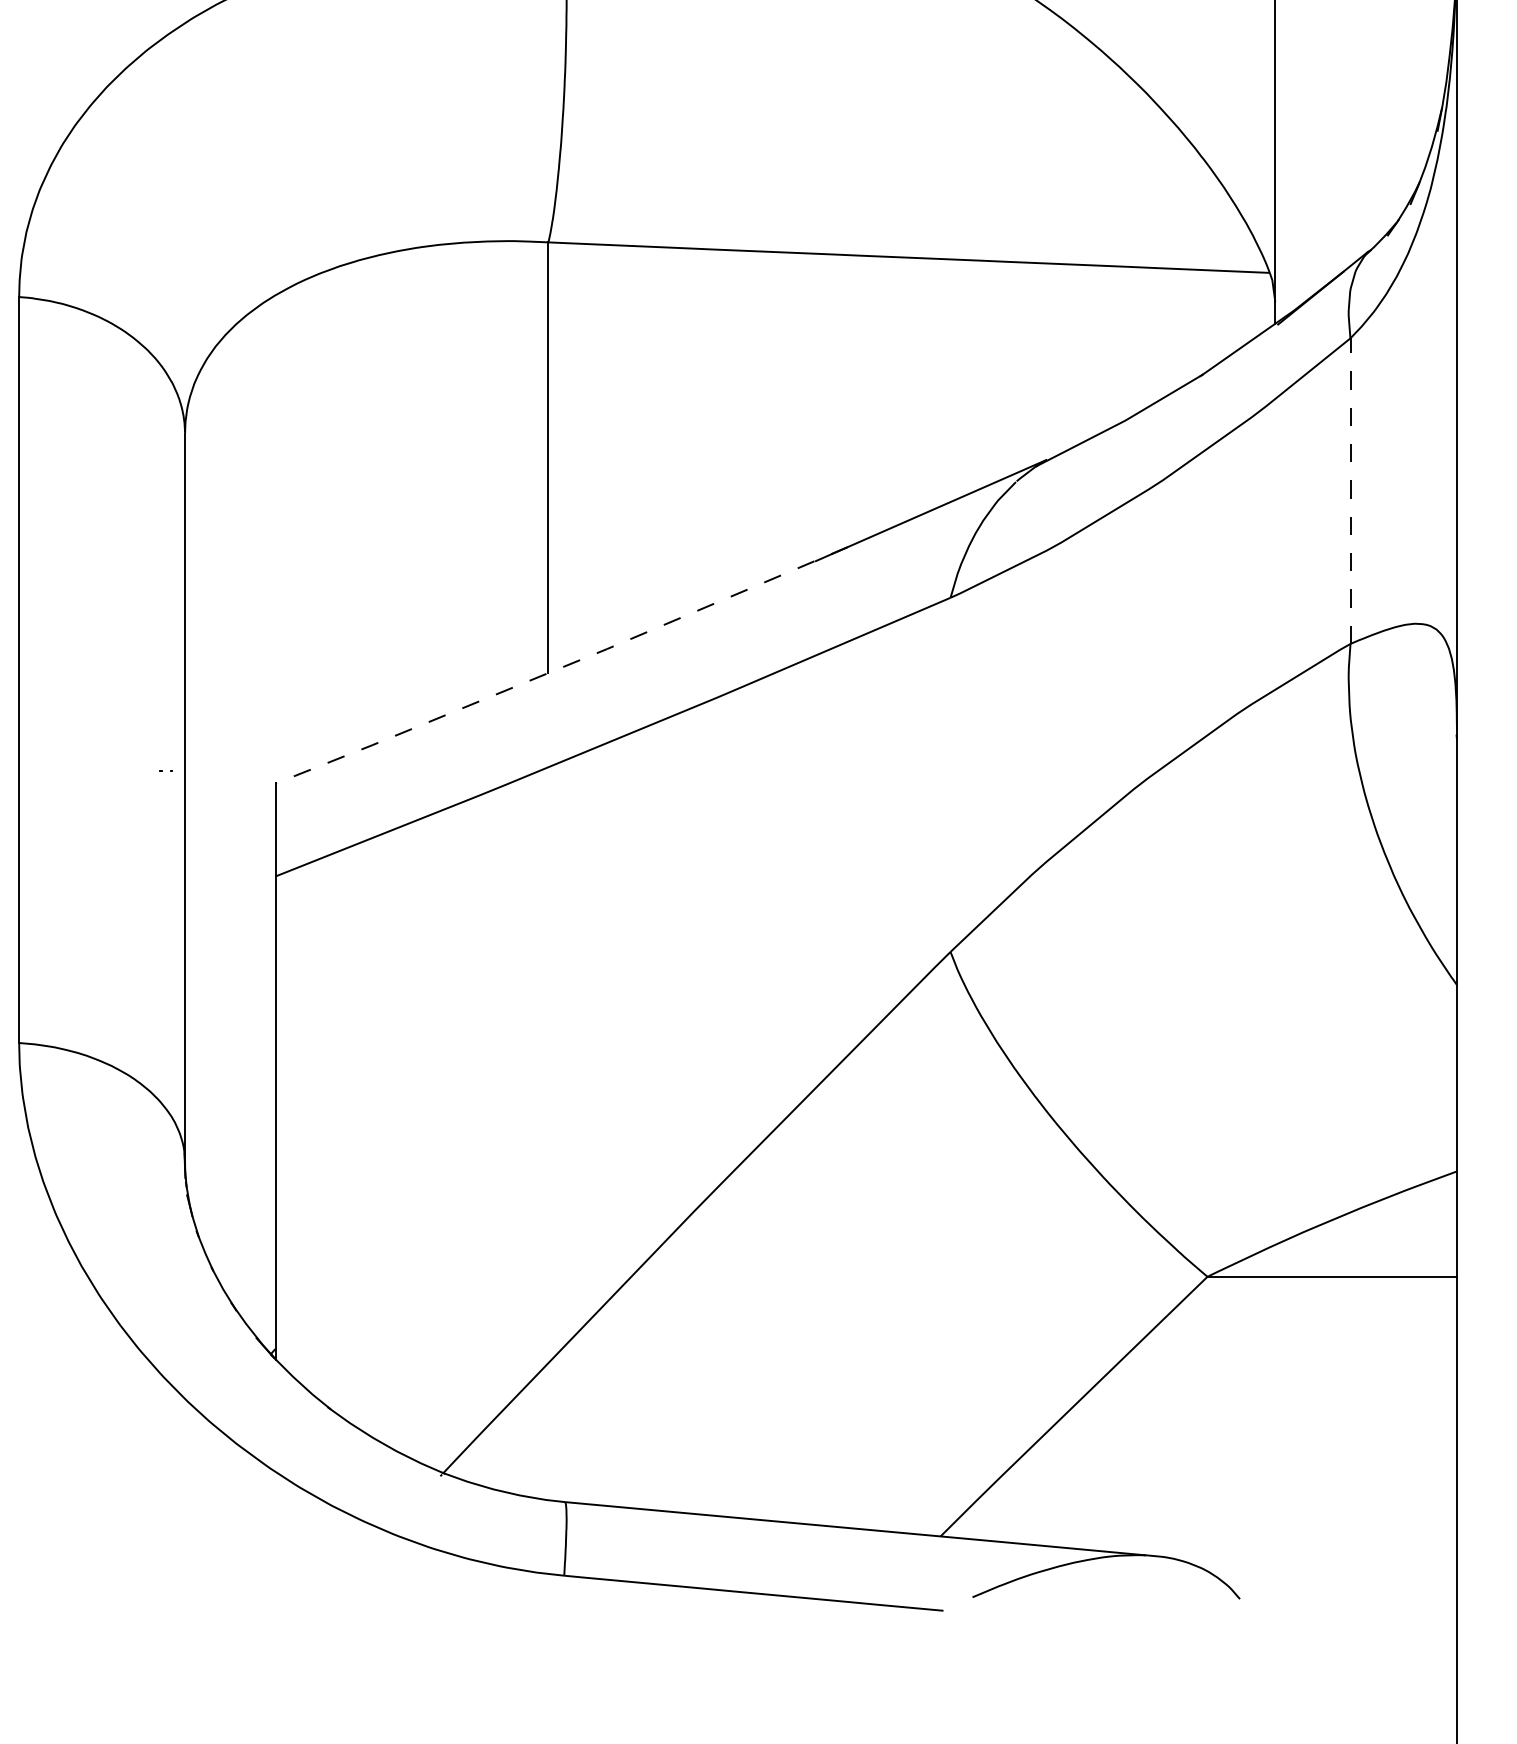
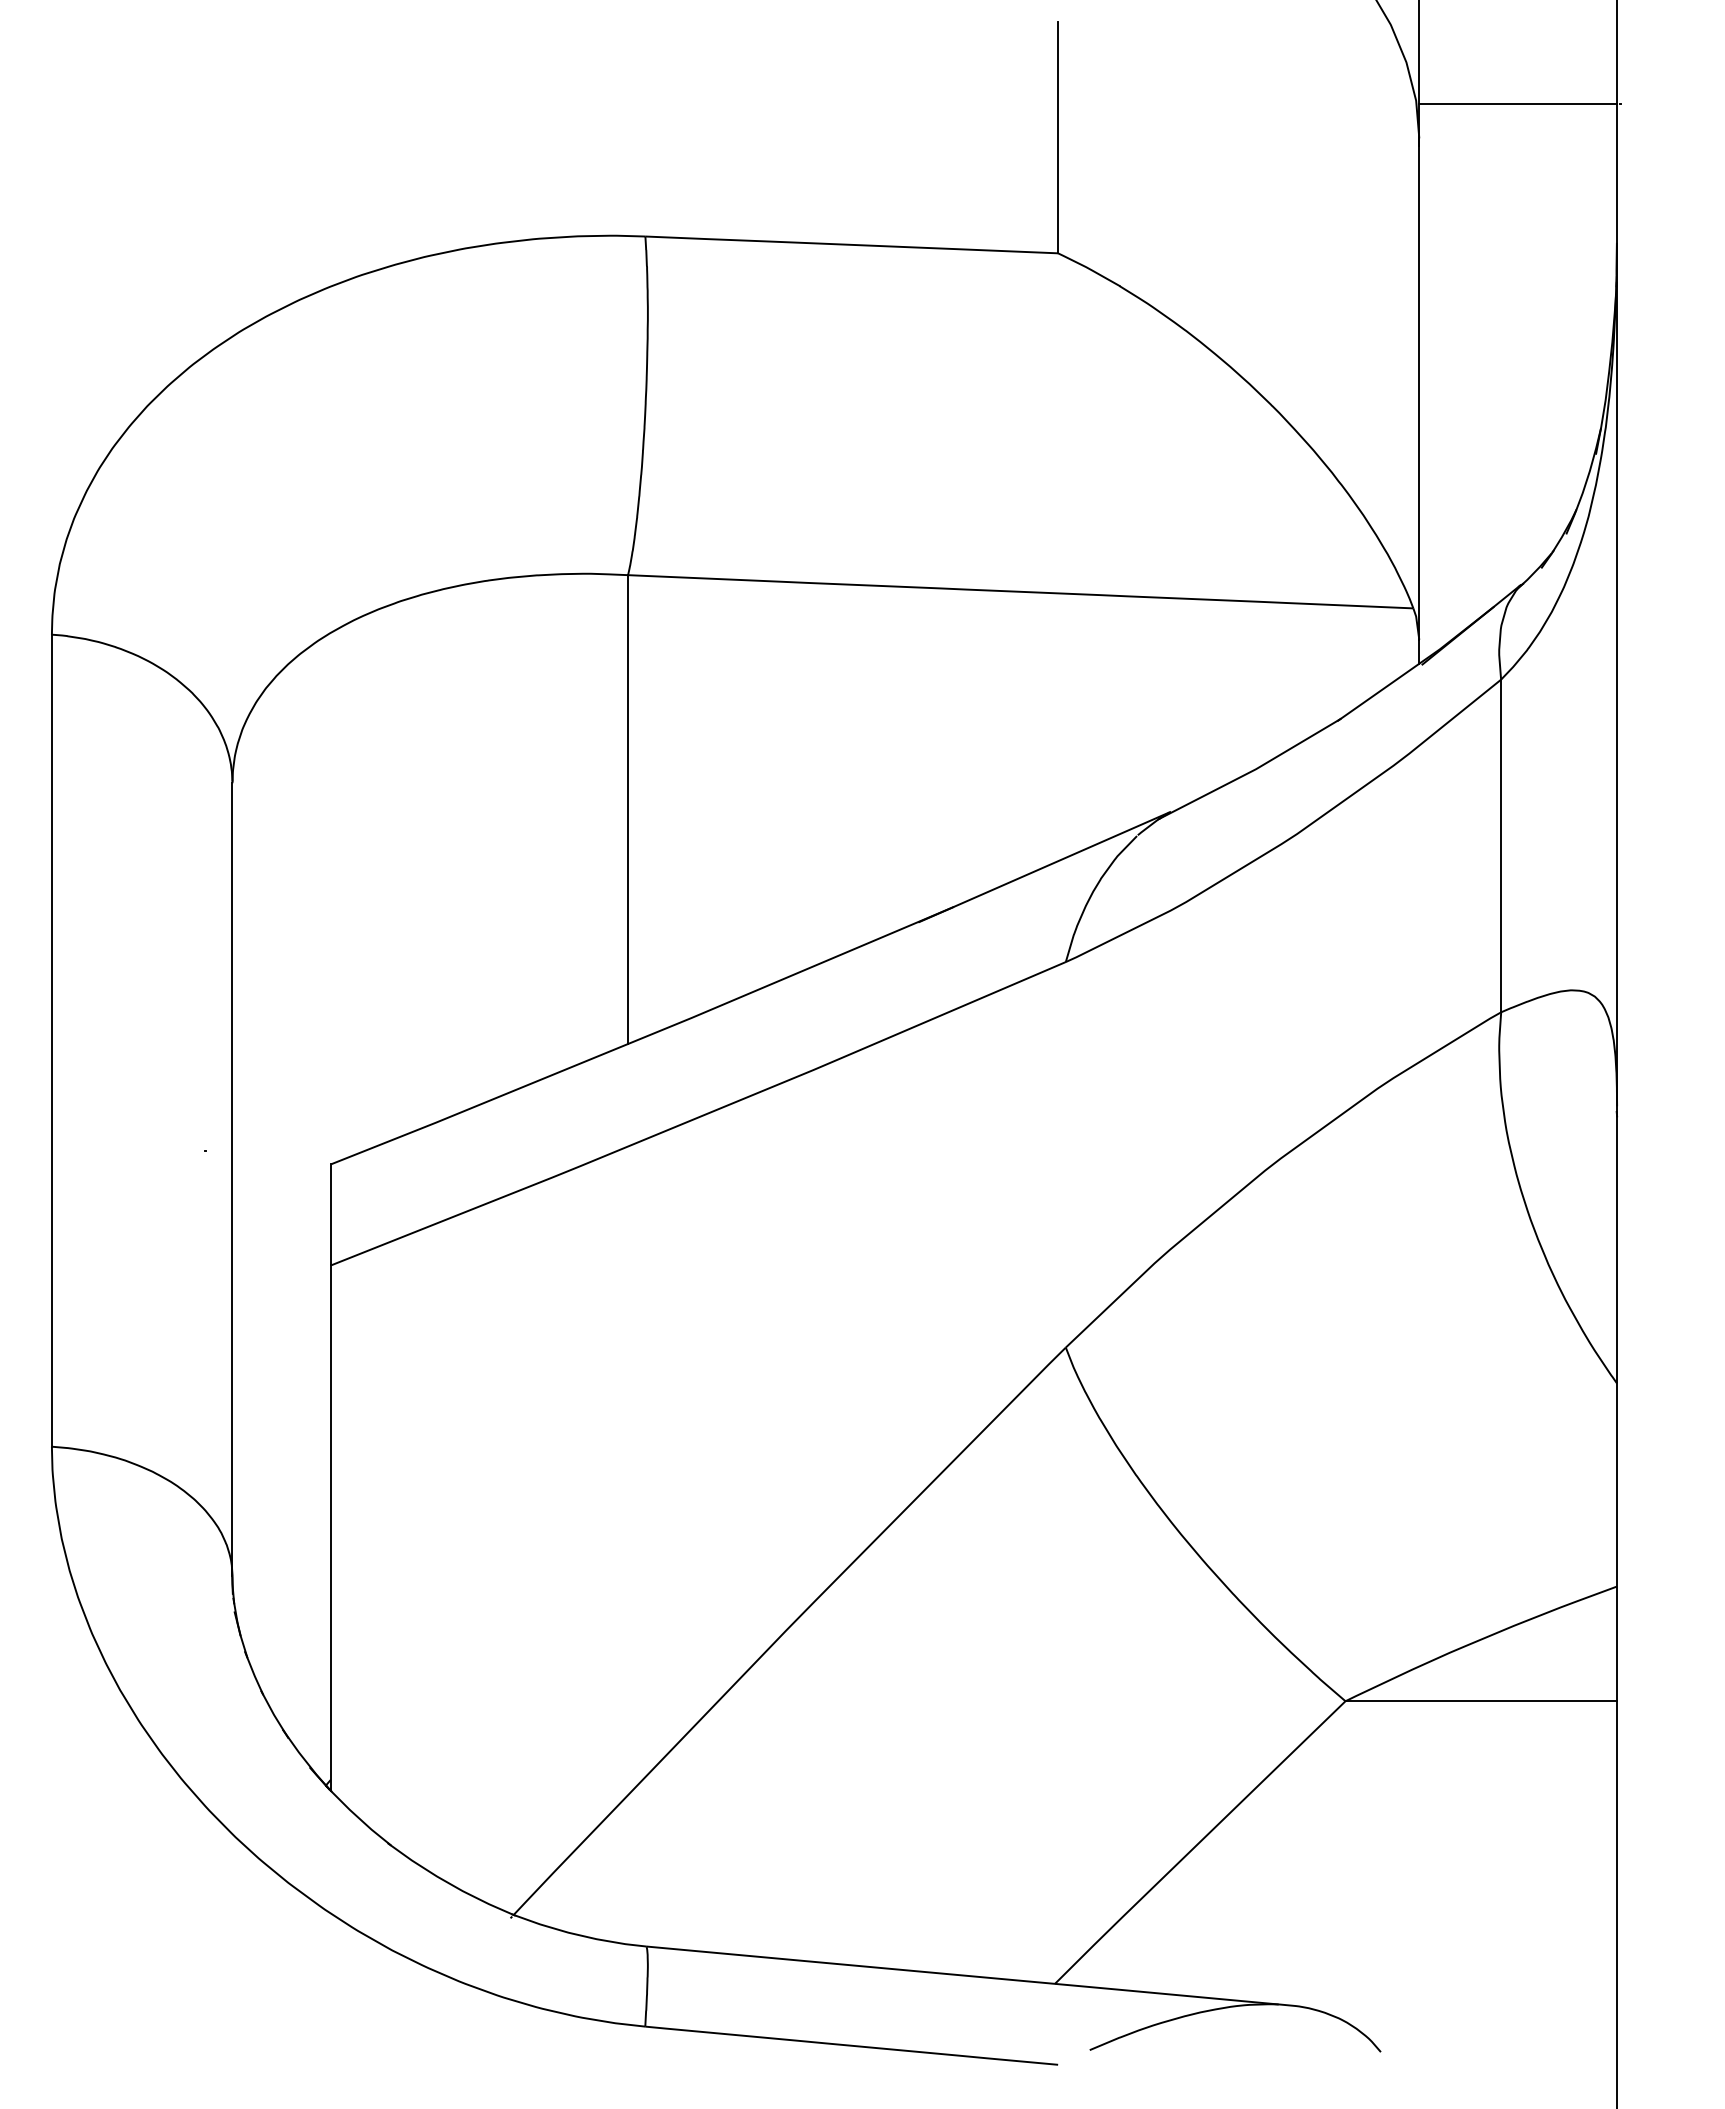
line: (1350, 490) -> (1501, 845), dashed -> solid
line: (562, 667) -> (643, 1037), dashed -> solid

